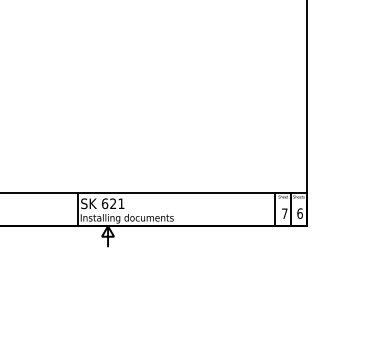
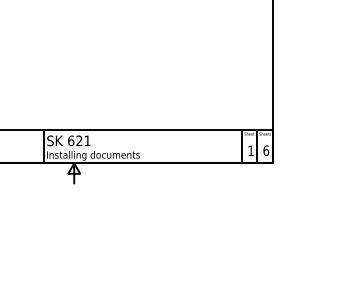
text: (284, 213) -> (250, 150), 7 -> 1

